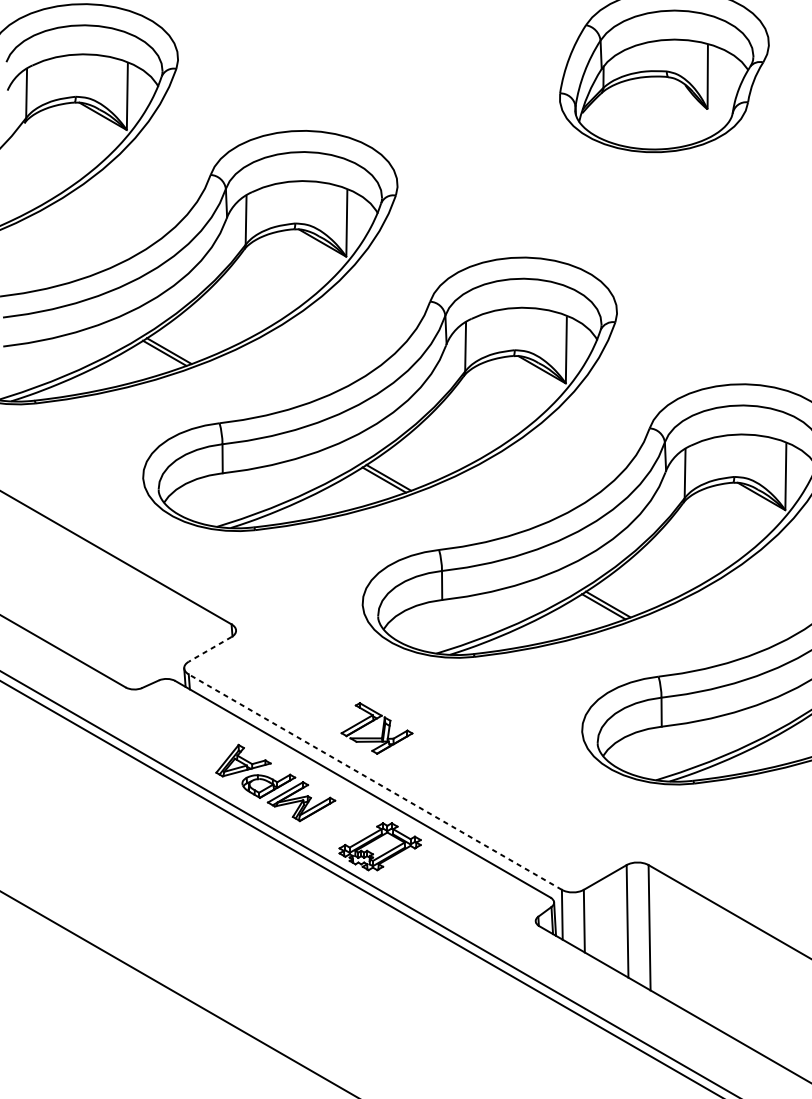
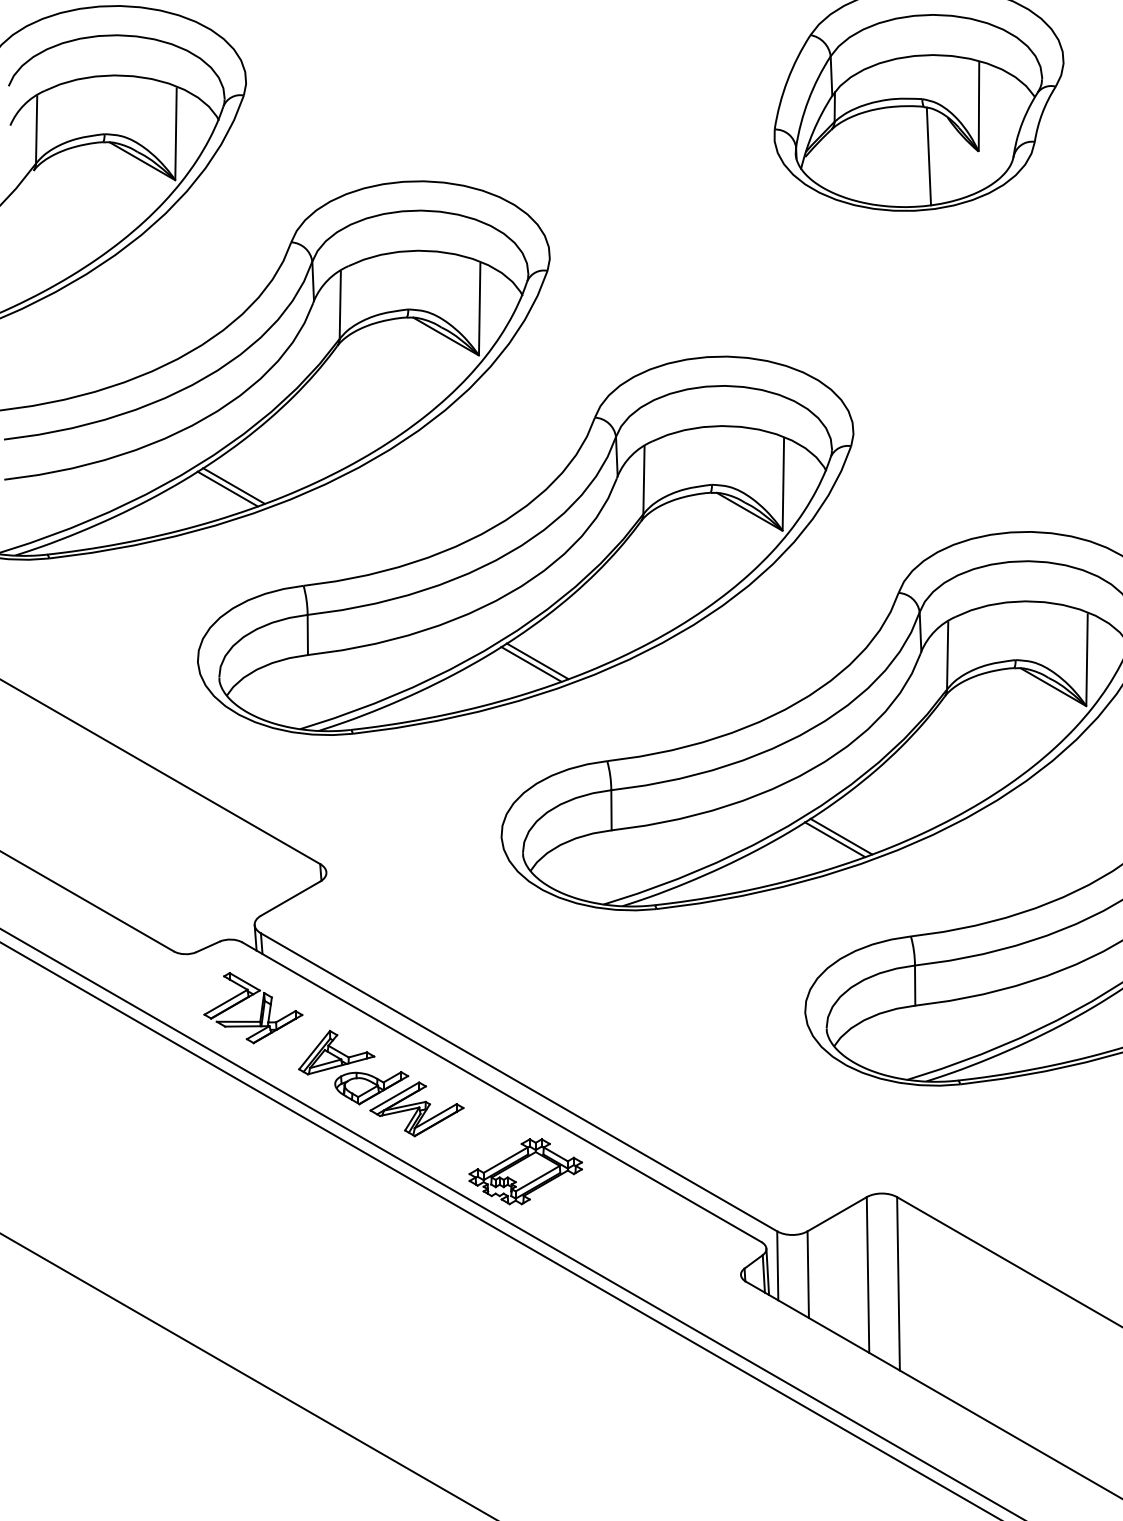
line: (671, 112) -> (928, 156), added
line: (210, 649) -> (290, 898), dashed -> solid
part: (382, 730) -> (260, 1010), moved
line: (374, 782) -> (518, 1082), dashed -> solid

